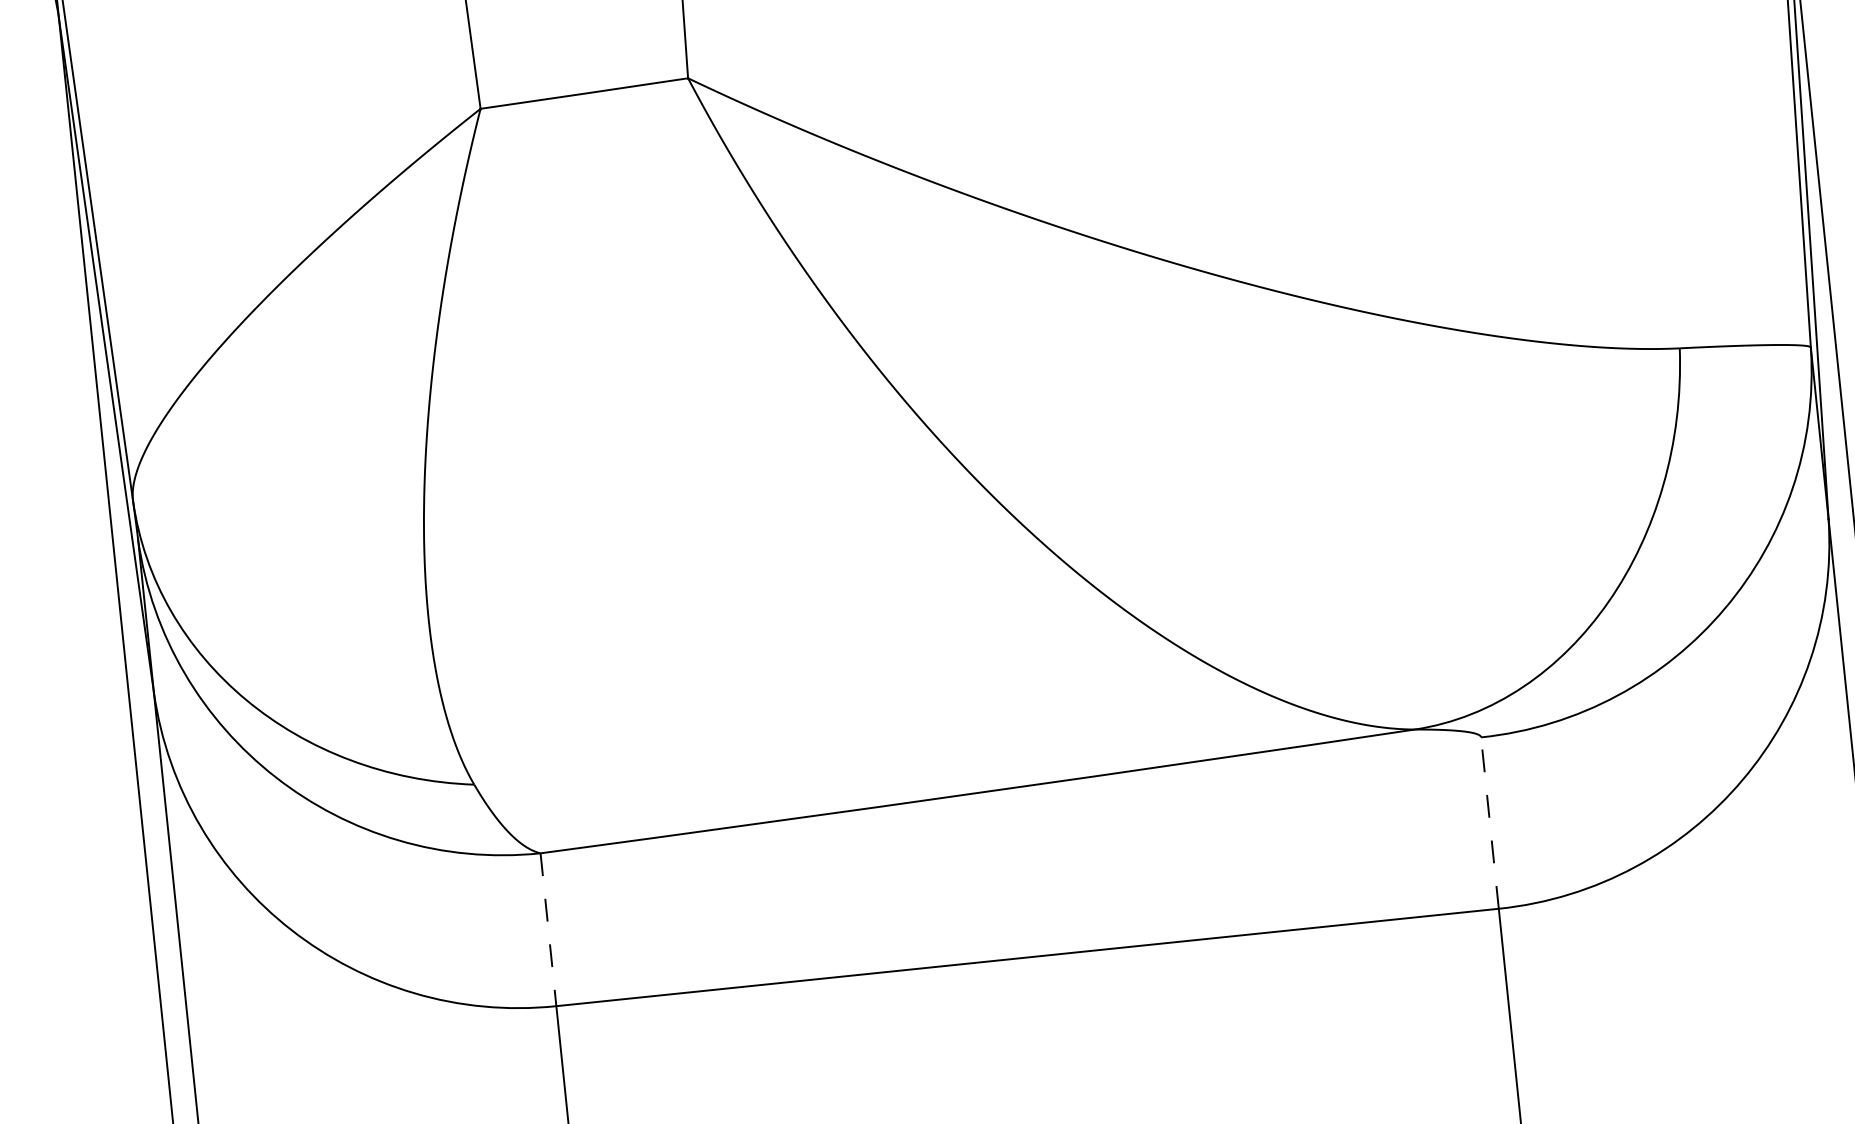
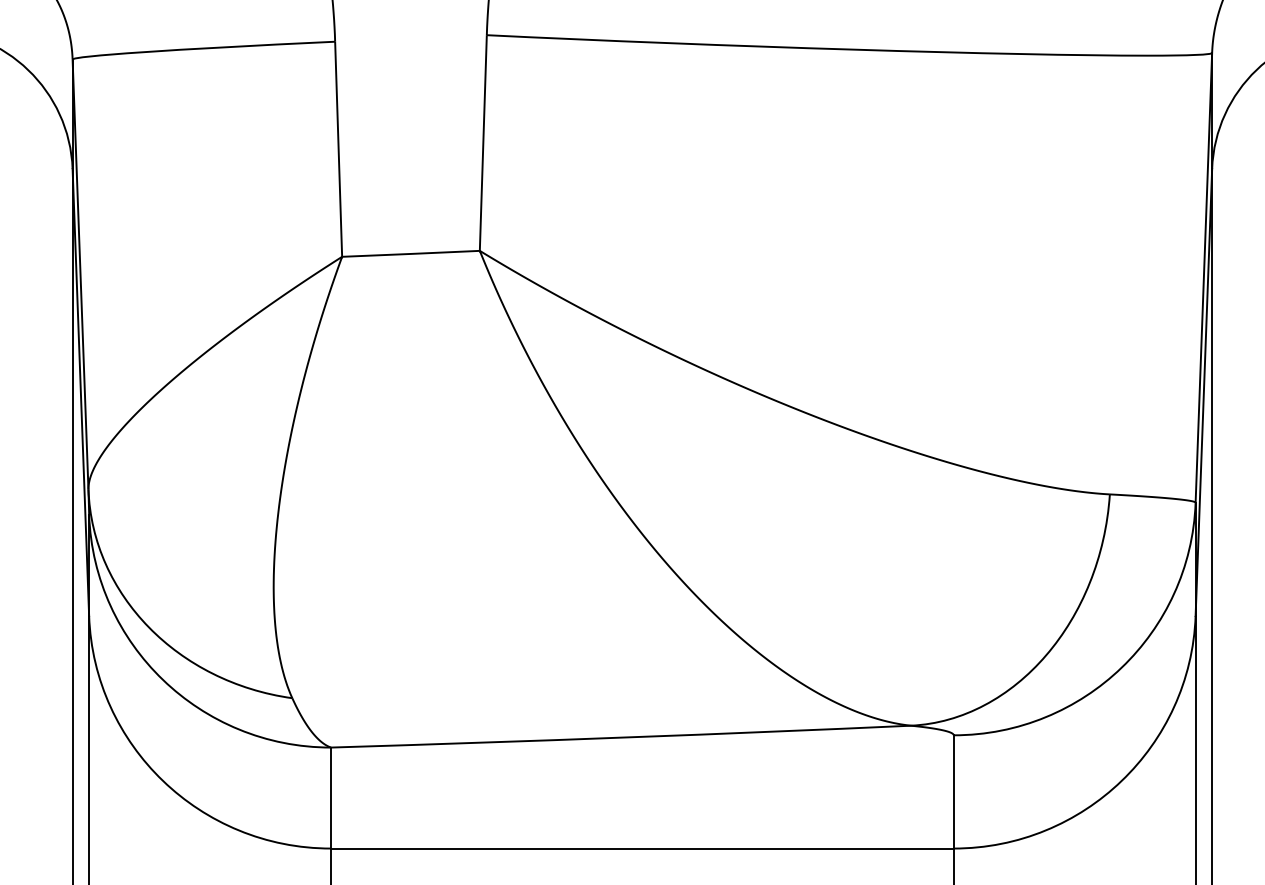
line: (1489, 822) -> (953, 791), dashed -> solid
line: (549, 930) -> (331, 798), dashed -> solid

